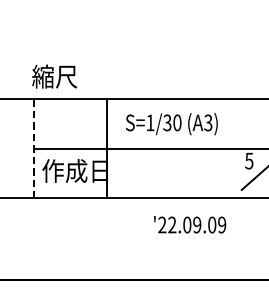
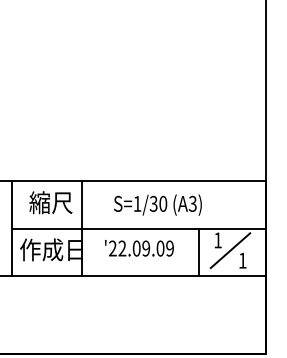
text: (54, 76) -> (50, 202), moved
text: (171, 123) -> (157, 204), moved
line: (34, 149) -> (12, 229), dashed -> solid
text: (248, 161) -> (217, 240), 5 -> 1
line: (228, 172) -> (198, 251), added
text: (190, 224) -> (139, 248), moved

